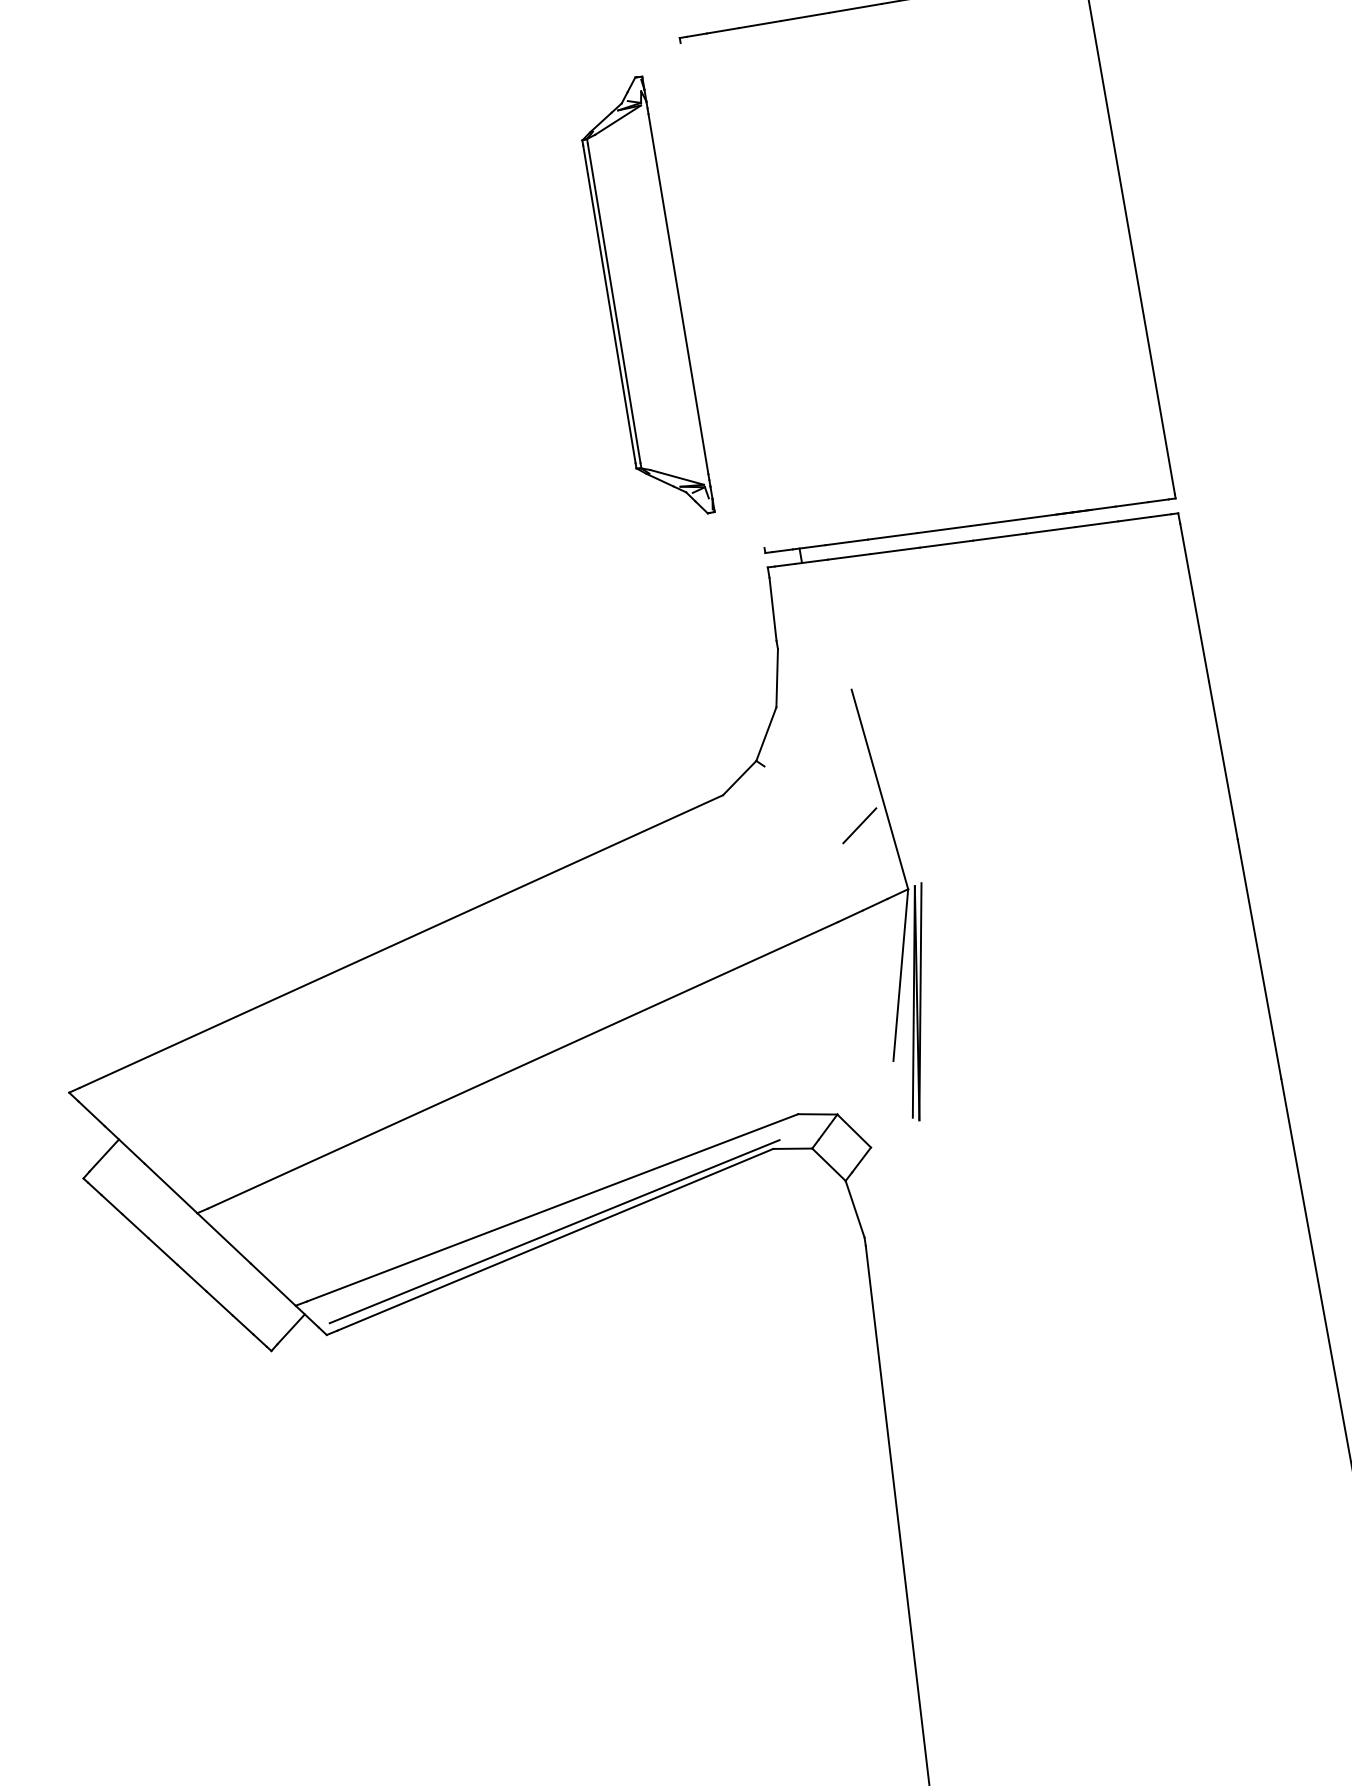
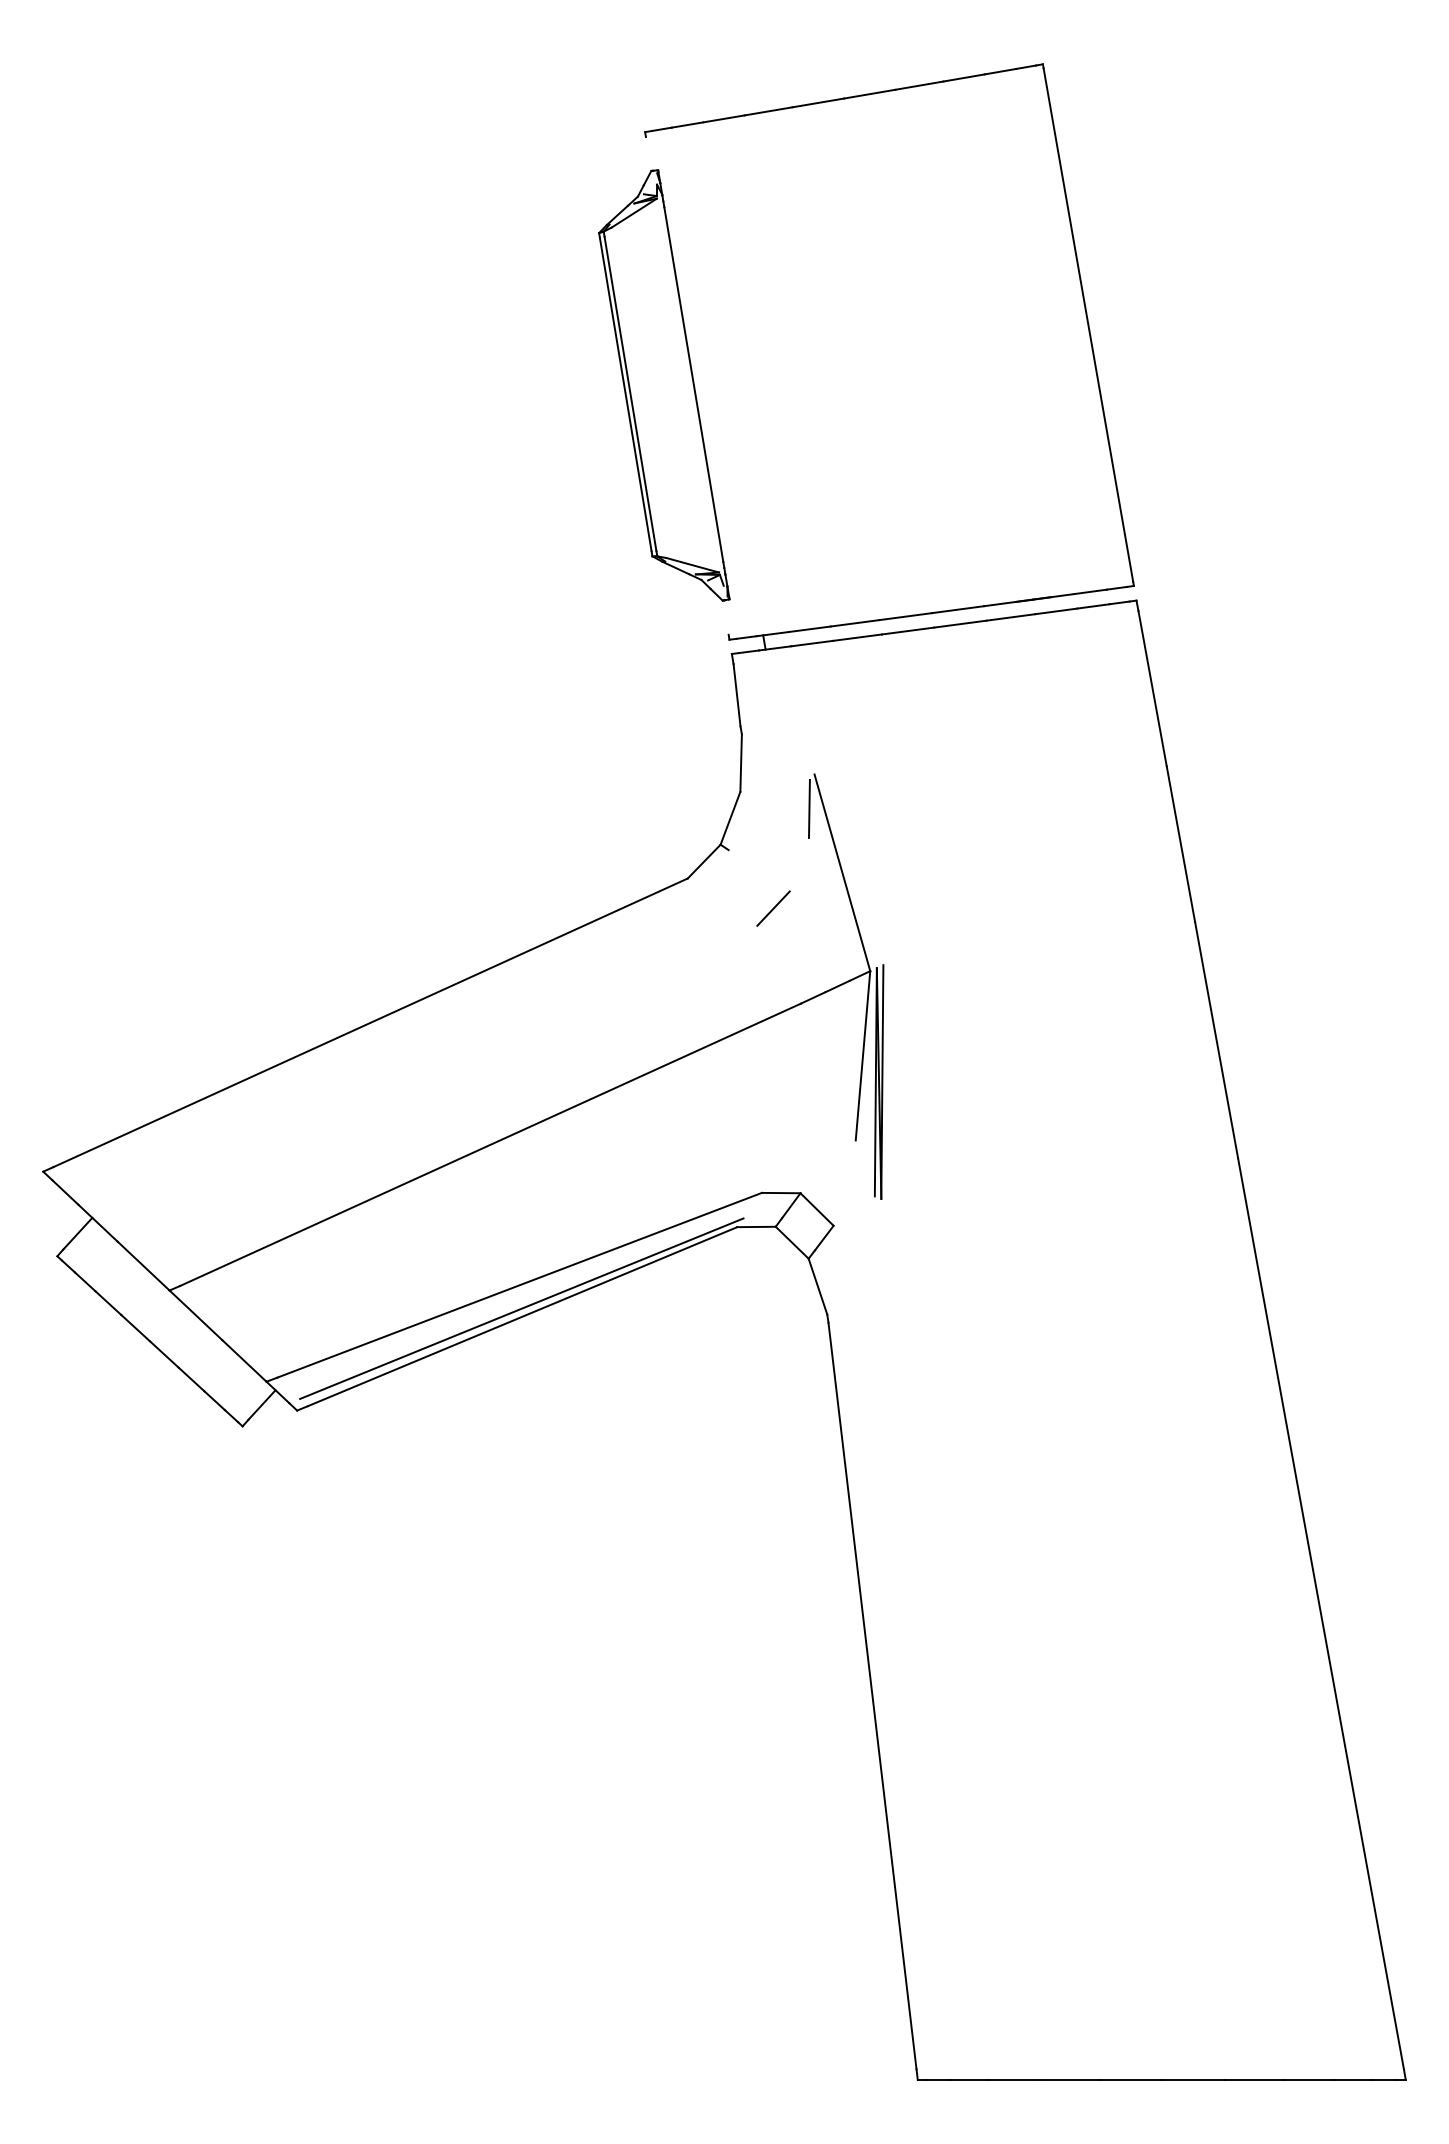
part: (648, 295) -> (664, 385), moved
line: (845, 724) -> (808, 808), added
line: (859, 825) -> (773, 908), moved

